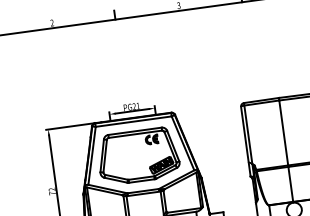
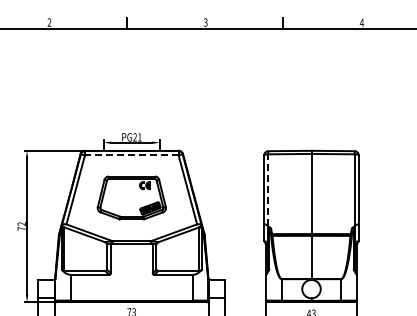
line: (133, 121) -> (131, 155), solid -> dashed
line: (248, 134) -> (268, 189), solid -> dashed
part: (138, 155) -> (131, 197), size x0.7

